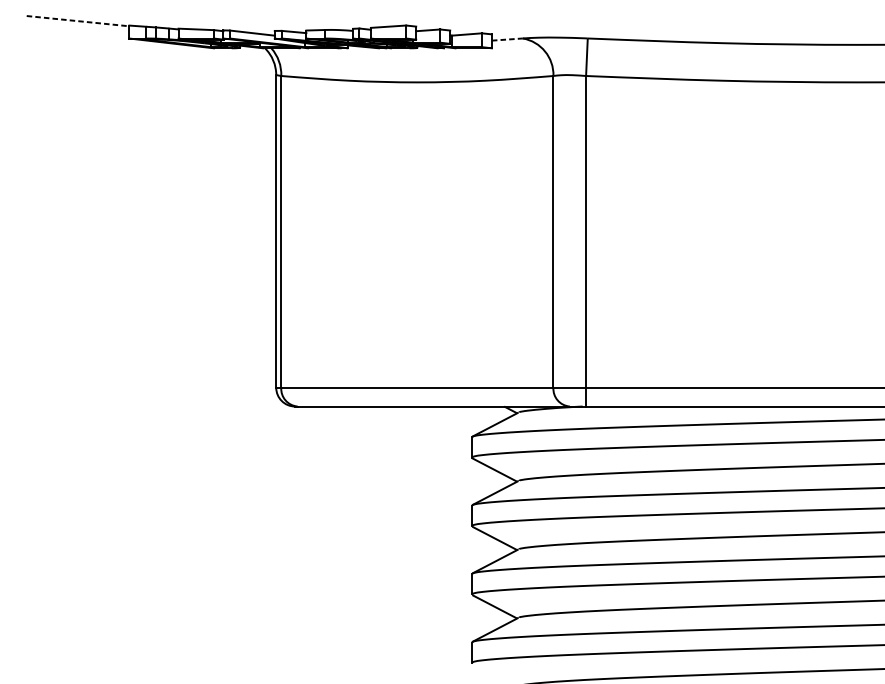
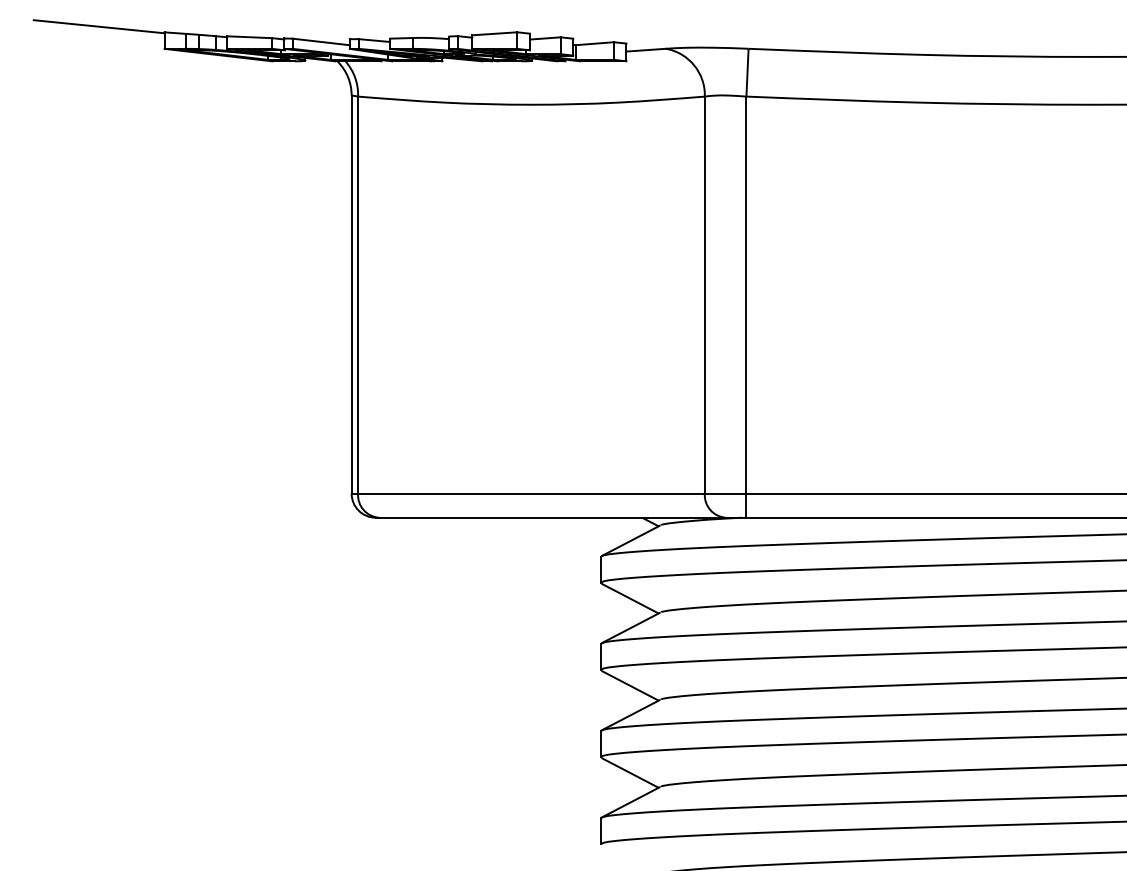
line: (78, 20) -> (99, 26), dashed -> solid
line: (507, 39) -> (646, 50), dashed -> solid

